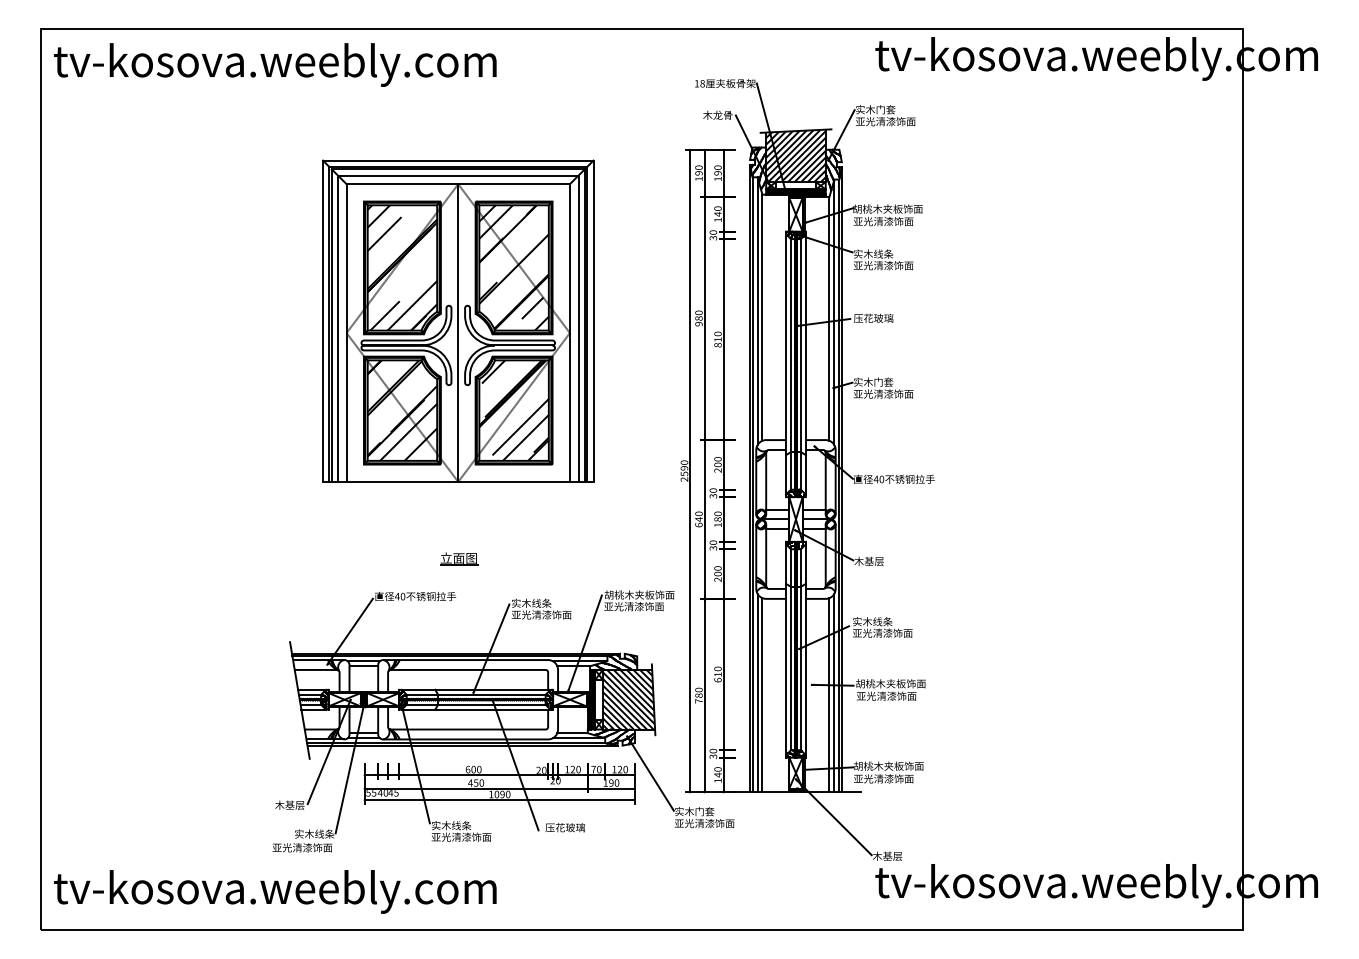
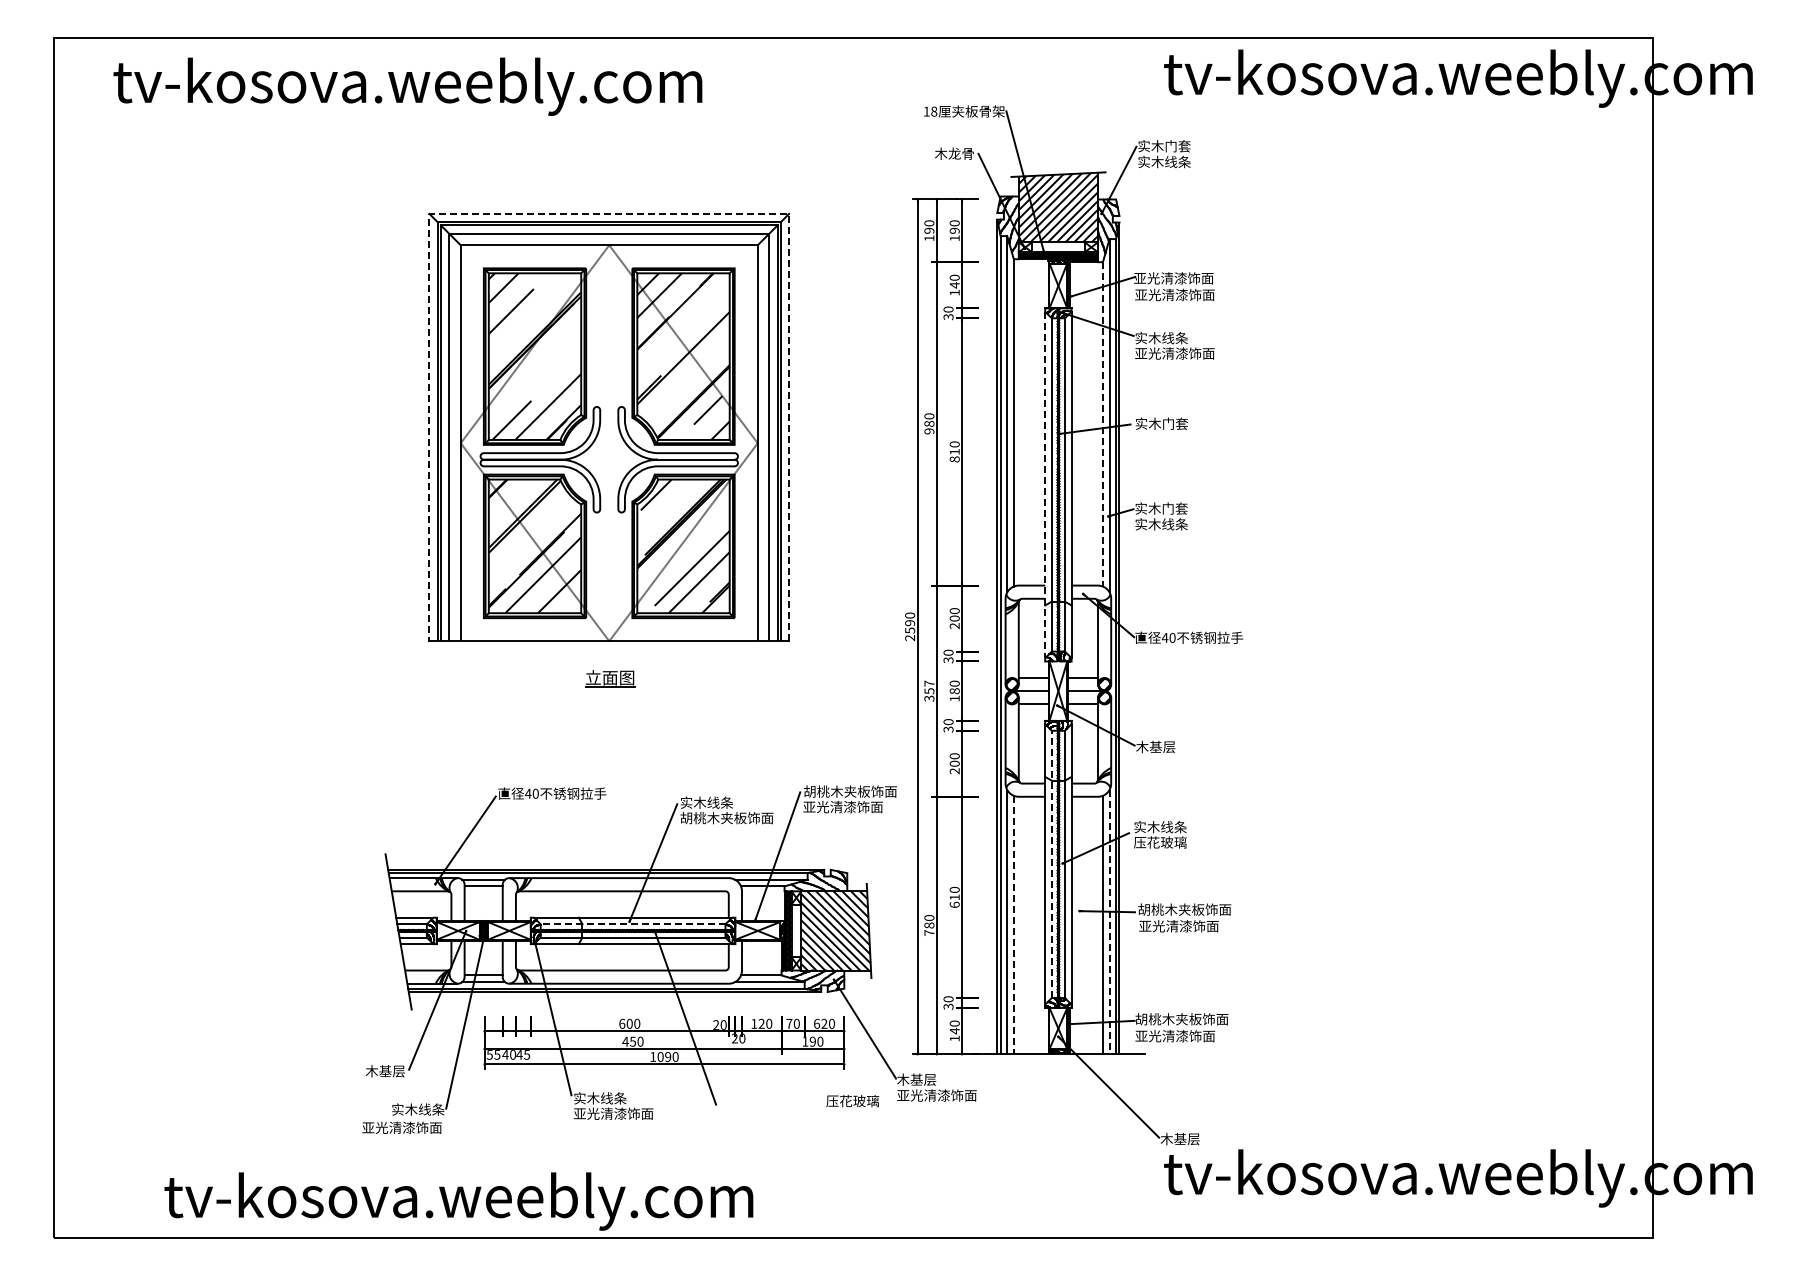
text: (274, 64) -> (407, 86), moved
text: (885, 121) -> (1177, 161), 亚光清漆饰面 -> 实木线条
line: (458, 160) -> (609, 213), solid -> dashed
text: (887, 209) -> (1180, 278), 胡桃木夹板饰面 -> 亚光清漆饰面
line: (829, 318) -> (1102, 424), solid -> dashed
text: (873, 318) -> (1161, 423), 压花玻璃 -> 实木门套
line: (458, 333) -> (609, 443), removed
line: (786, 364) -> (1045, 485), solid -> dashed
text: (883, 394) -> (1174, 524), 亚光清漆饰面 -> 实木线条
text: (699, 518) -> (929, 690), 640 -> 357
part: (459, 558) -> (610, 678), moved
text: (546, 614) -> (726, 817), 亚光清漆饰面 -> 胡桃木夹板饰面
text: (882, 633) -> (1173, 842), 亚光清漆饰面 -> 压花玻璃
line: (790, 649) -> (1051, 864), solid -> dashed
line: (834, 693) -> (1109, 922), solid -> dashed
line: (475, 694) -> (632, 924), solid -> dashed
line: (762, 695) -> (1013, 925), solid -> dashed
text: (614, 769) -> (817, 1023), 120 -> 620
text: (694, 811) -> (923, 1079), 实木门套 -> 木基层
text: (565, 828) -> (852, 1101), moved
text: (274, 891) -> (458, 1201), moved

